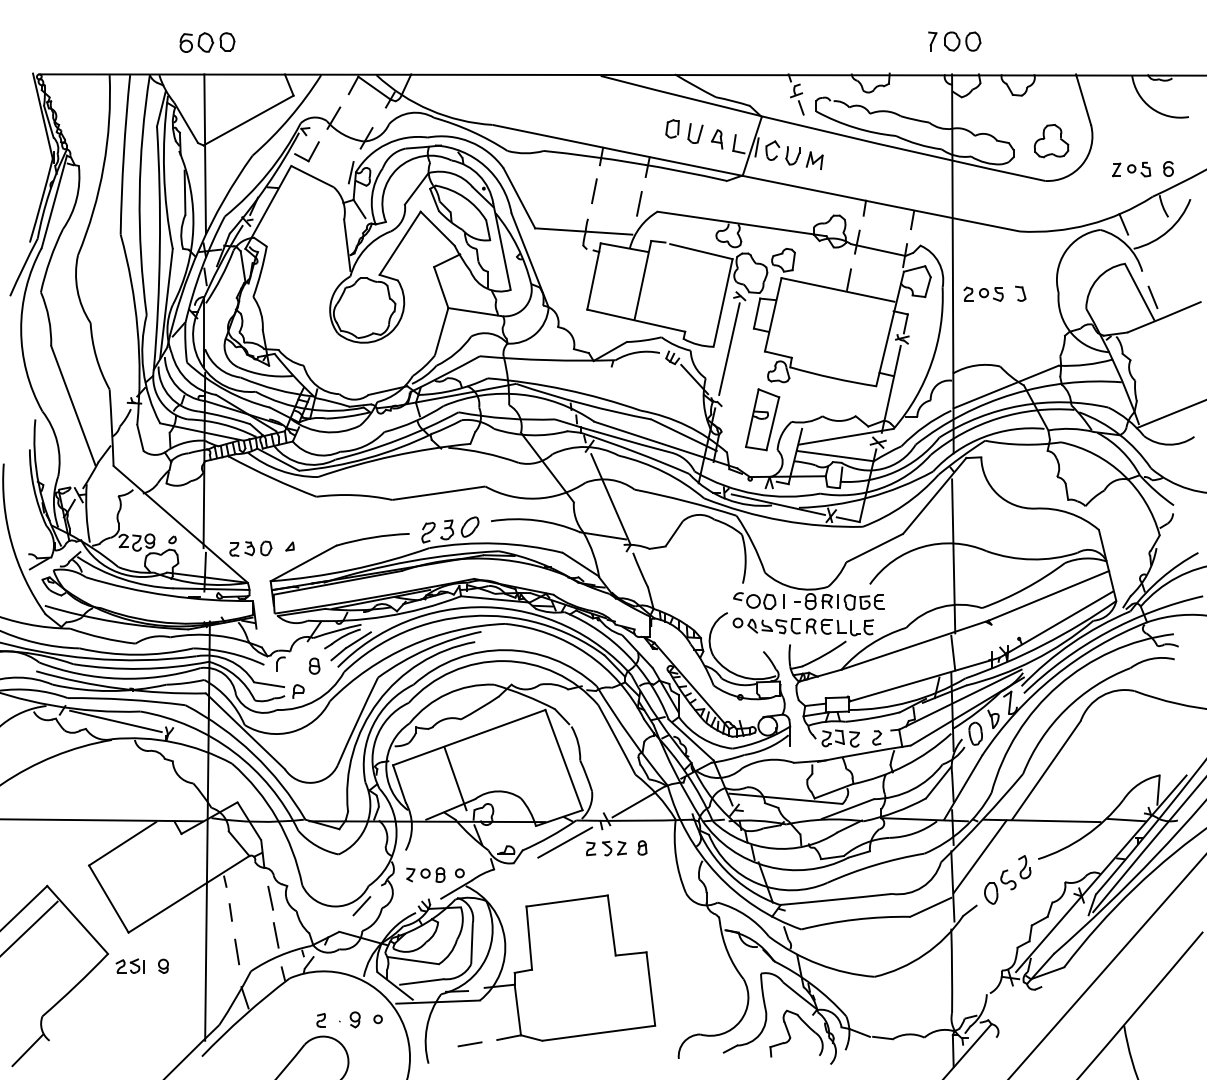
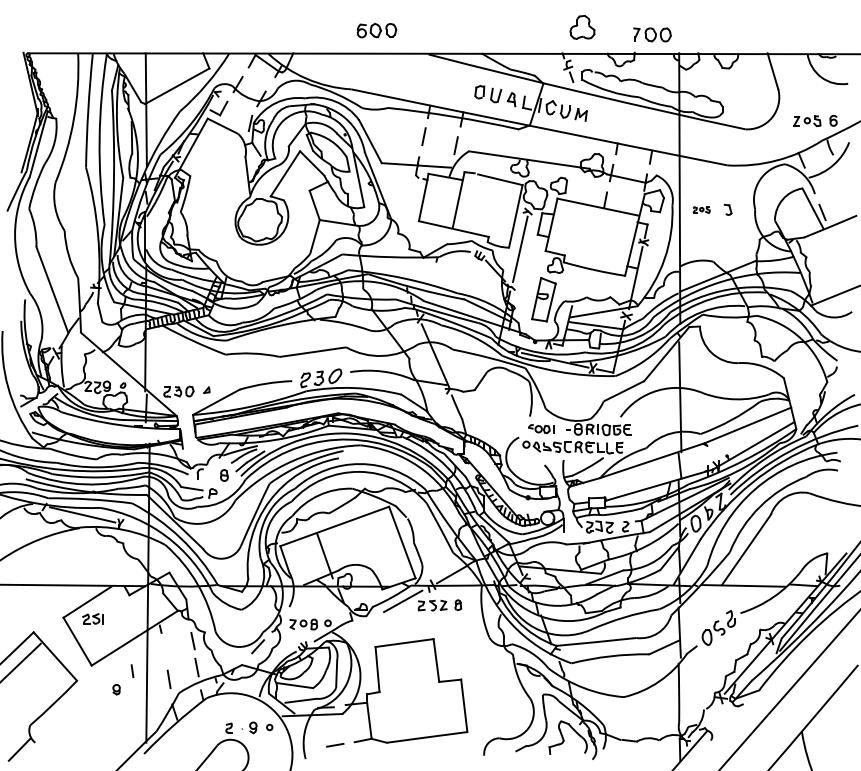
part: (954, 41) -> (652, 34), moved
part: (207, 42) -> (376, 30), moved
part: (1051, 141) -> (582, 27), moved
part: (983, 293) -> (701, 209), size x0.6
part: (758, 600) -> (541, 428), size x0.7
line: (979, 856) -> (698, 611), removed
line: (230, 912) -> (132, 671), moved
part: (129, 965) -> (92, 618), moved

